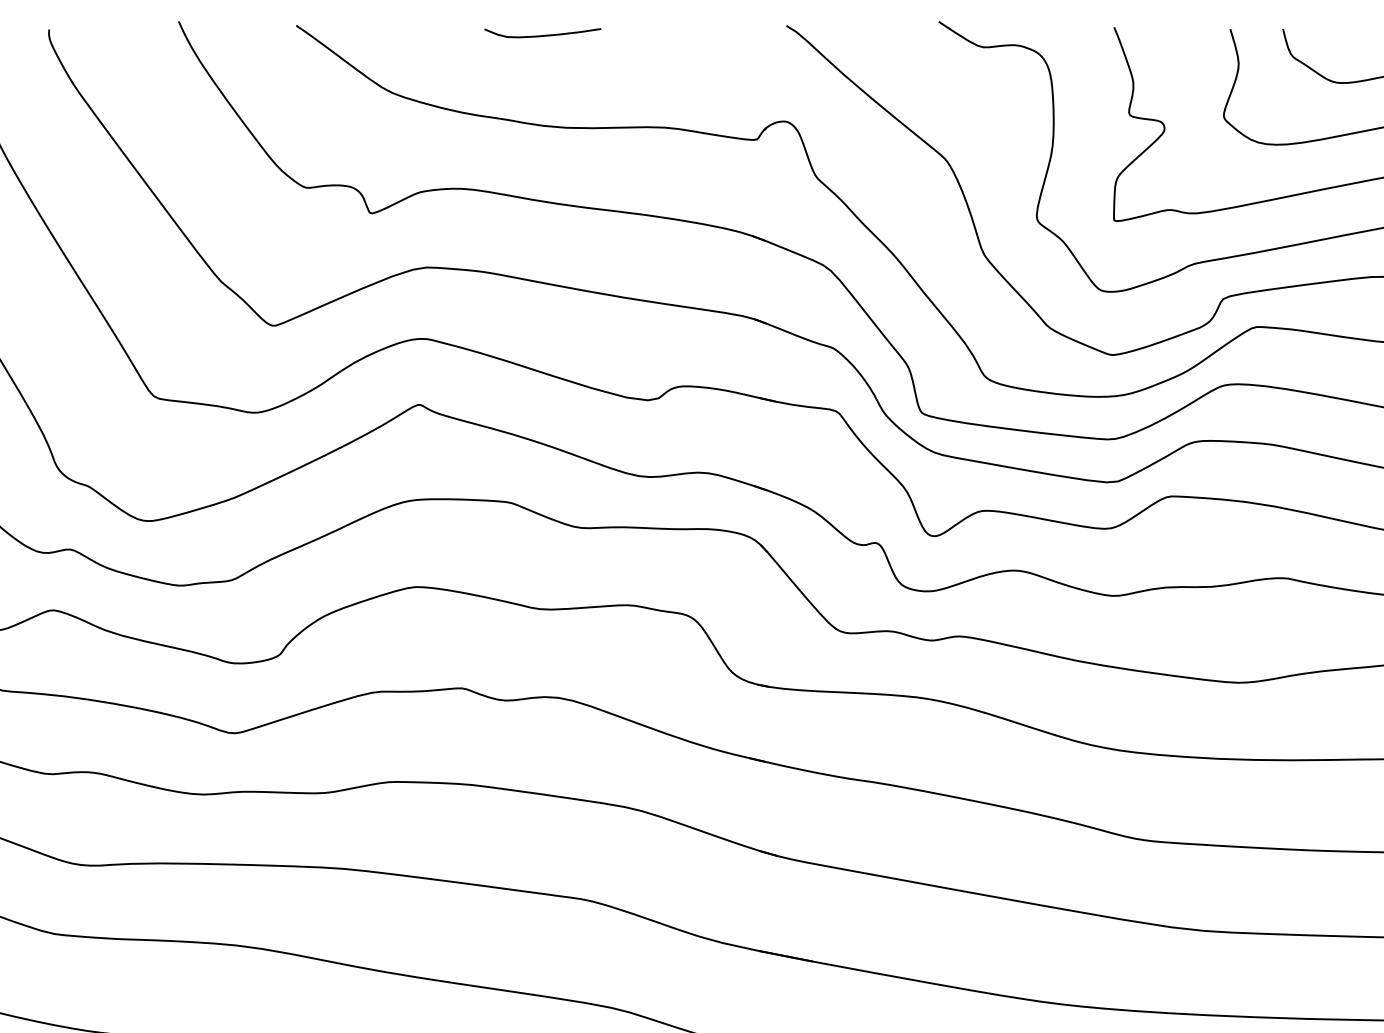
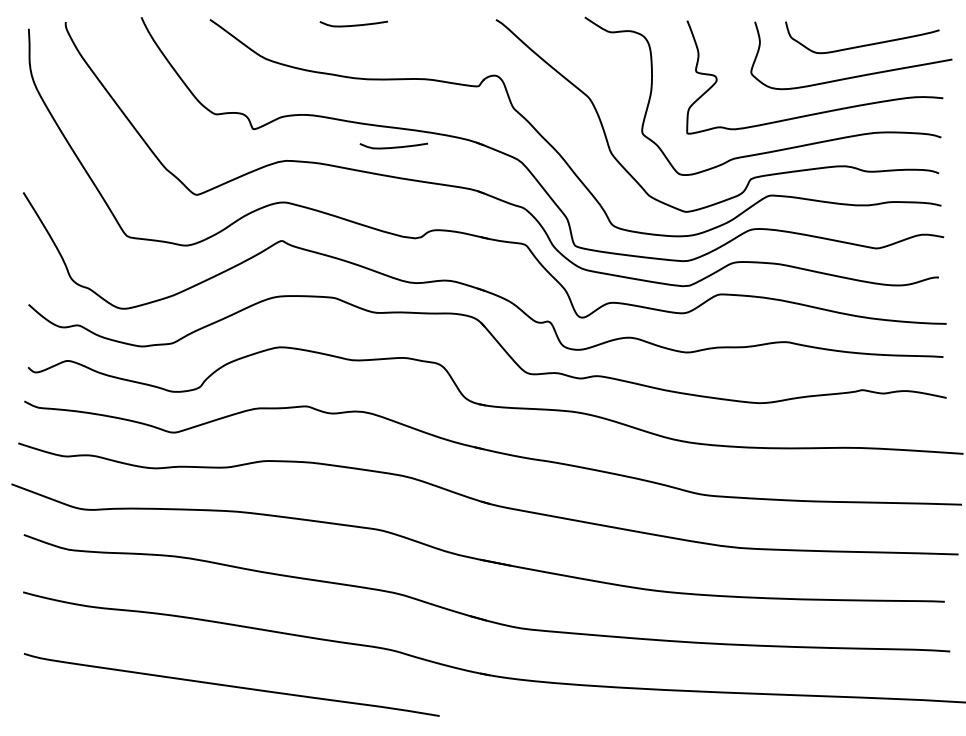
curve: (610, 242) -> (393, 146), added

